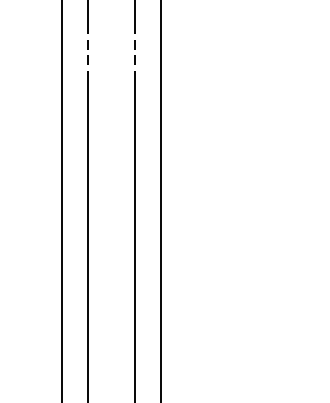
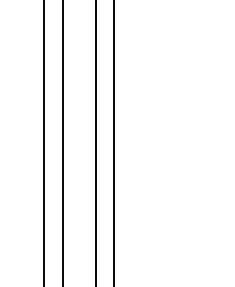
line: (87, 52) -> (62, 37), dashed -> solid
line: (135, 52) -> (96, 37), dashed -> solid

